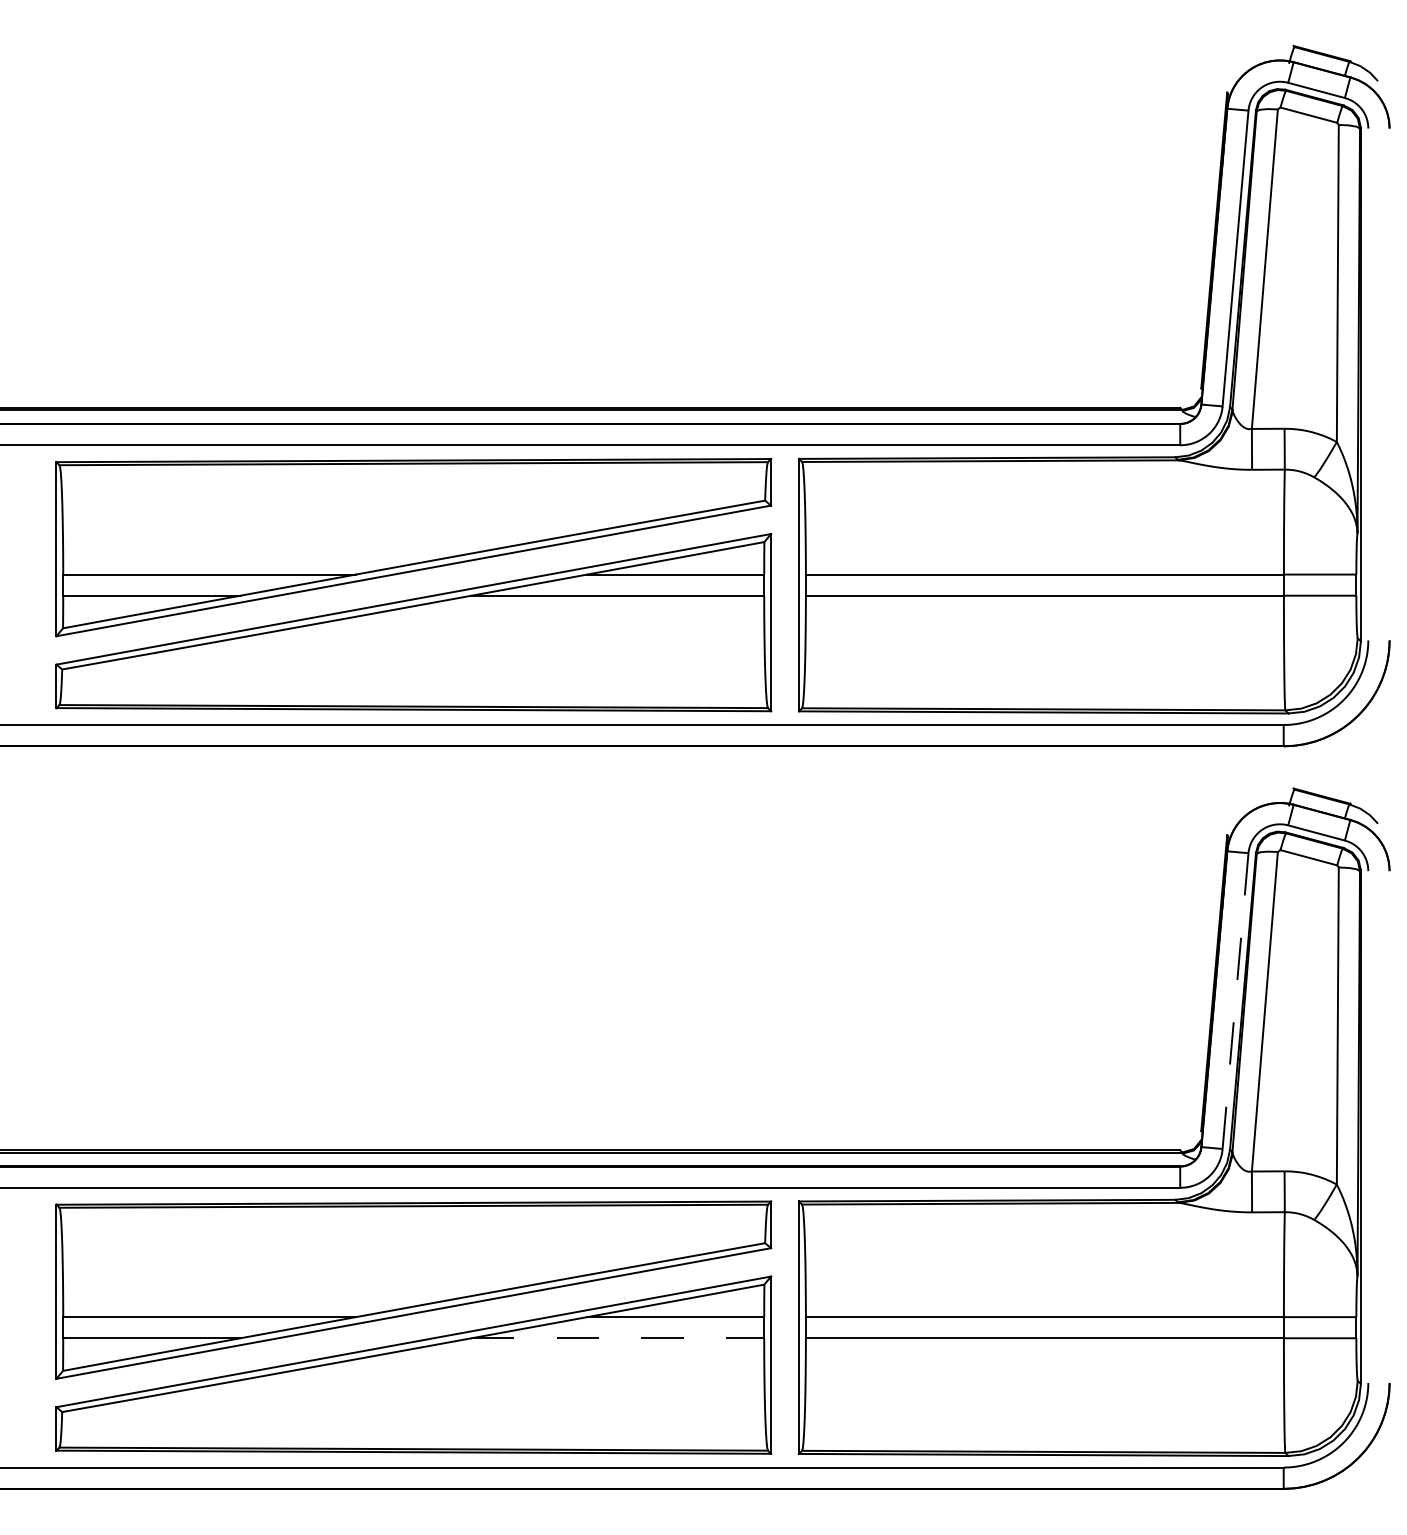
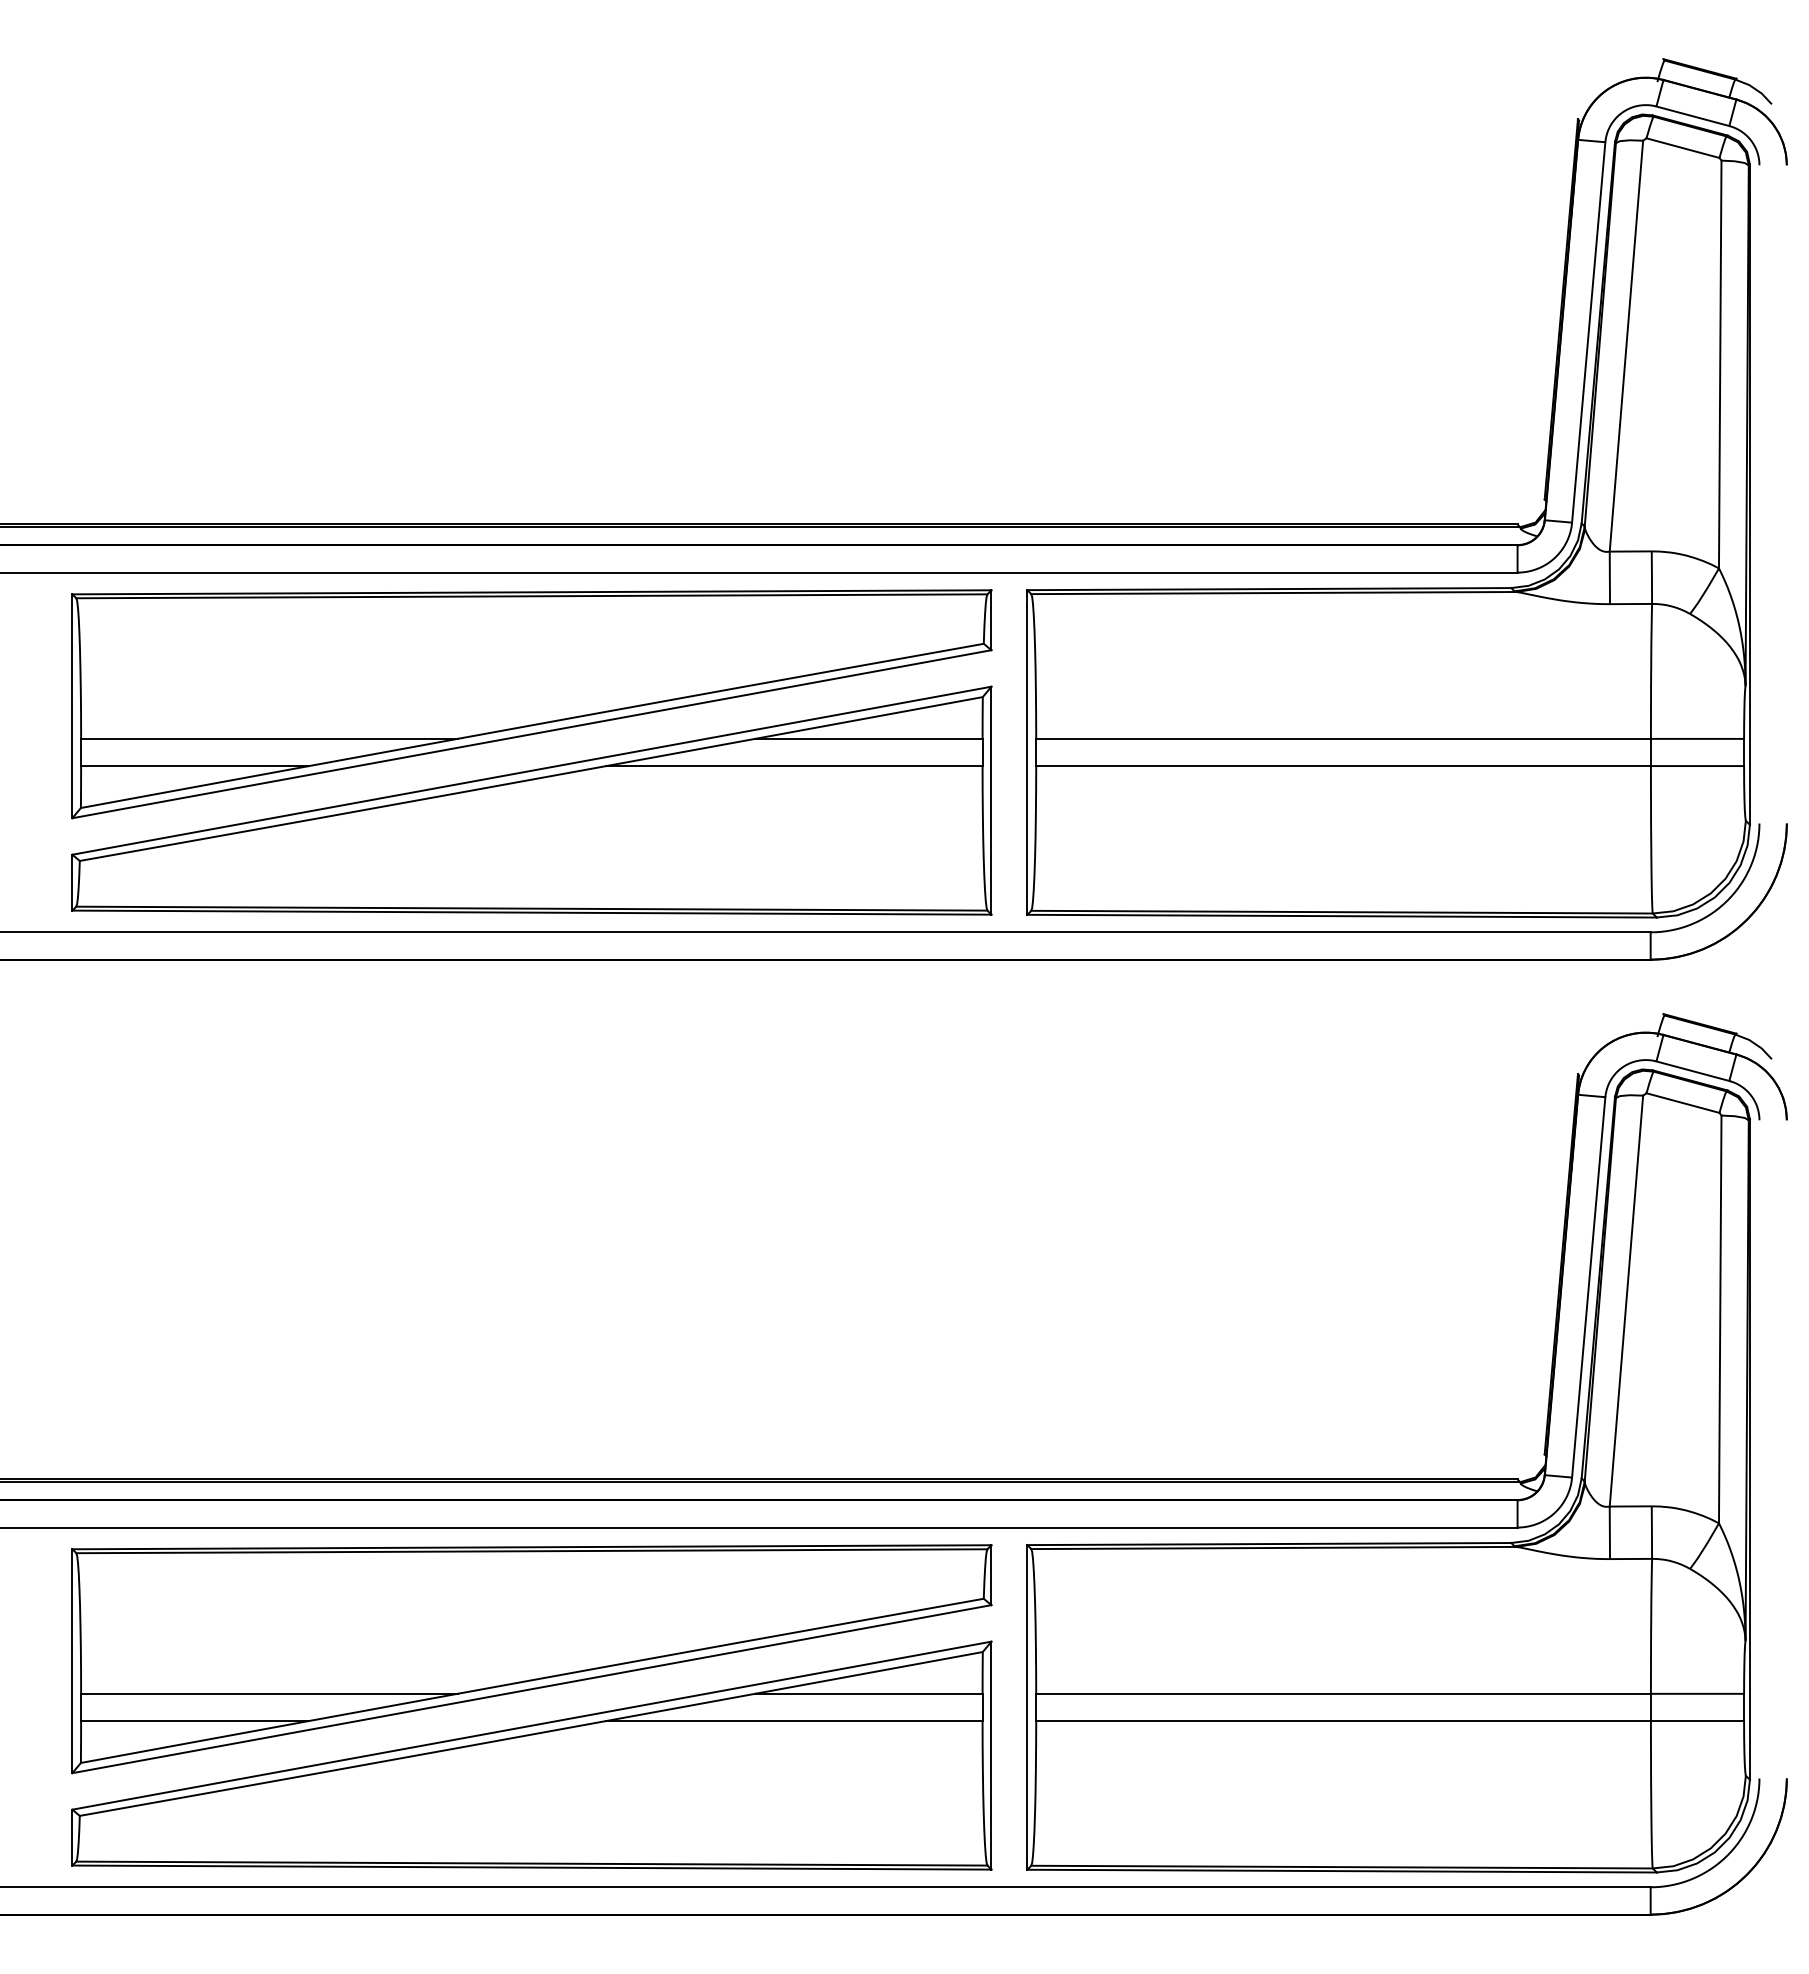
line: (1235, 1001) -> (1588, 1287), dashed -> solid
line: (617, 1338) -> (794, 1721), dashed -> solid

